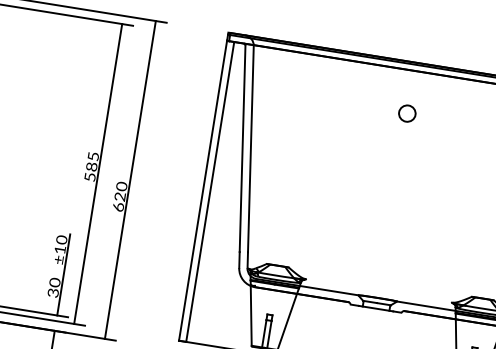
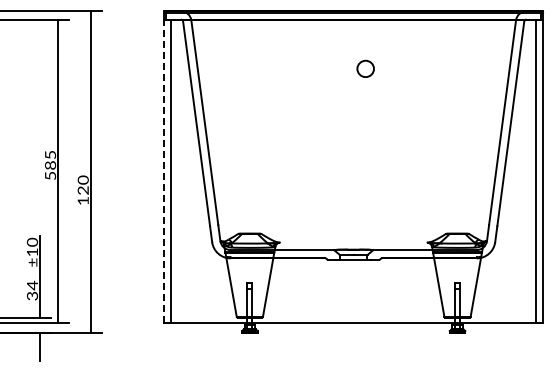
part: (407, 113) -> (365, 68), moved
line: (203, 190) -> (164, 171), solid -> dashed
text: (117, 206) -> (82, 200), 620 -> 120
text: (53, 282) -> (31, 285), 30 -> 34

